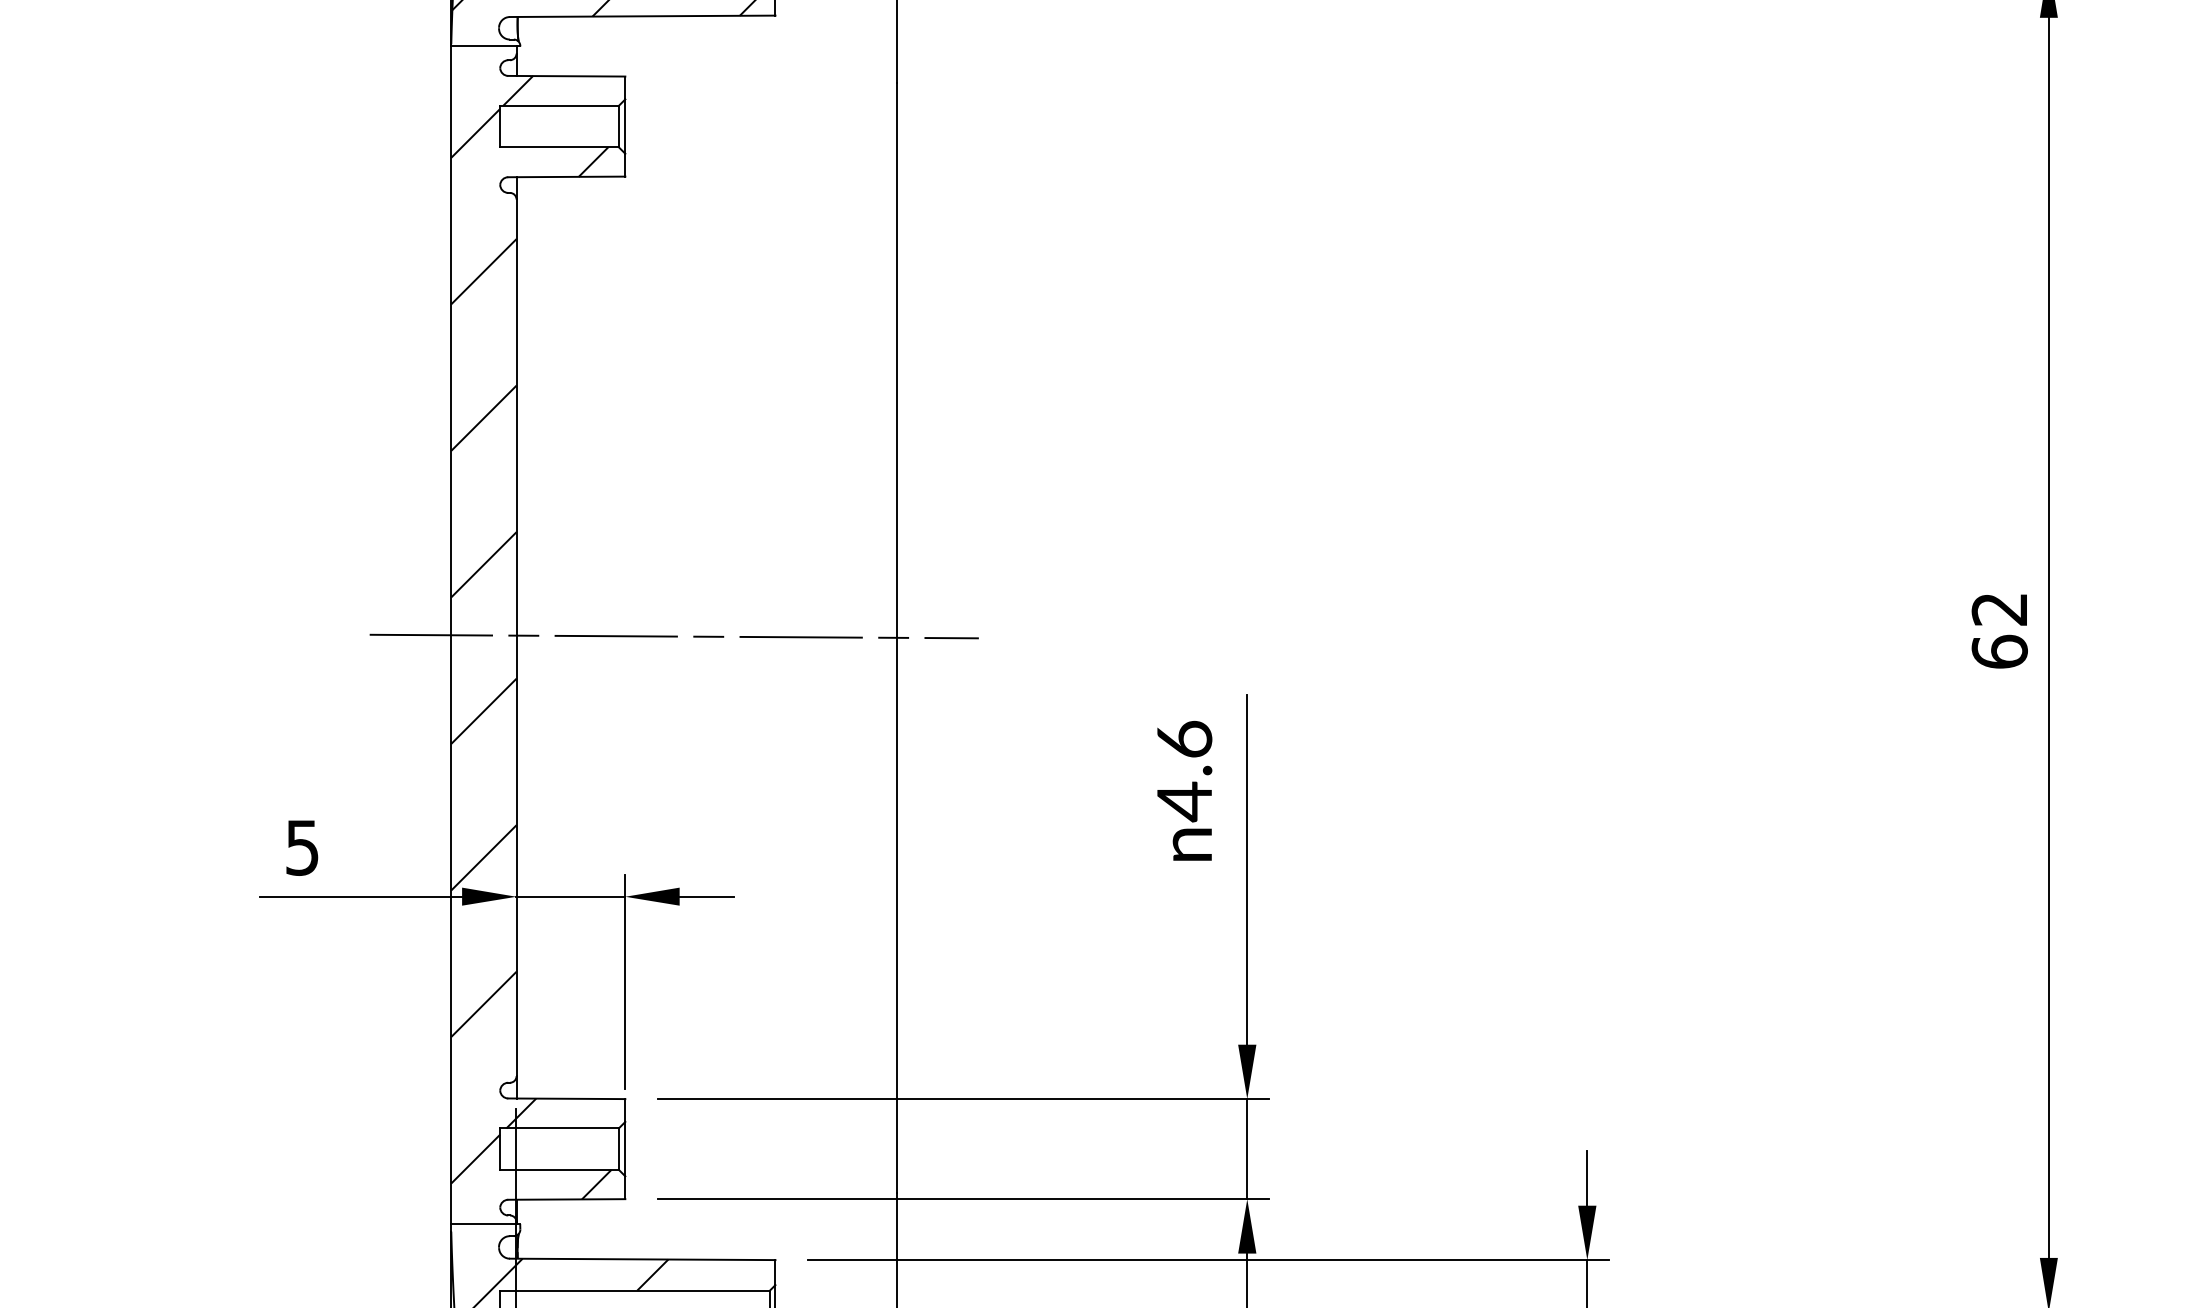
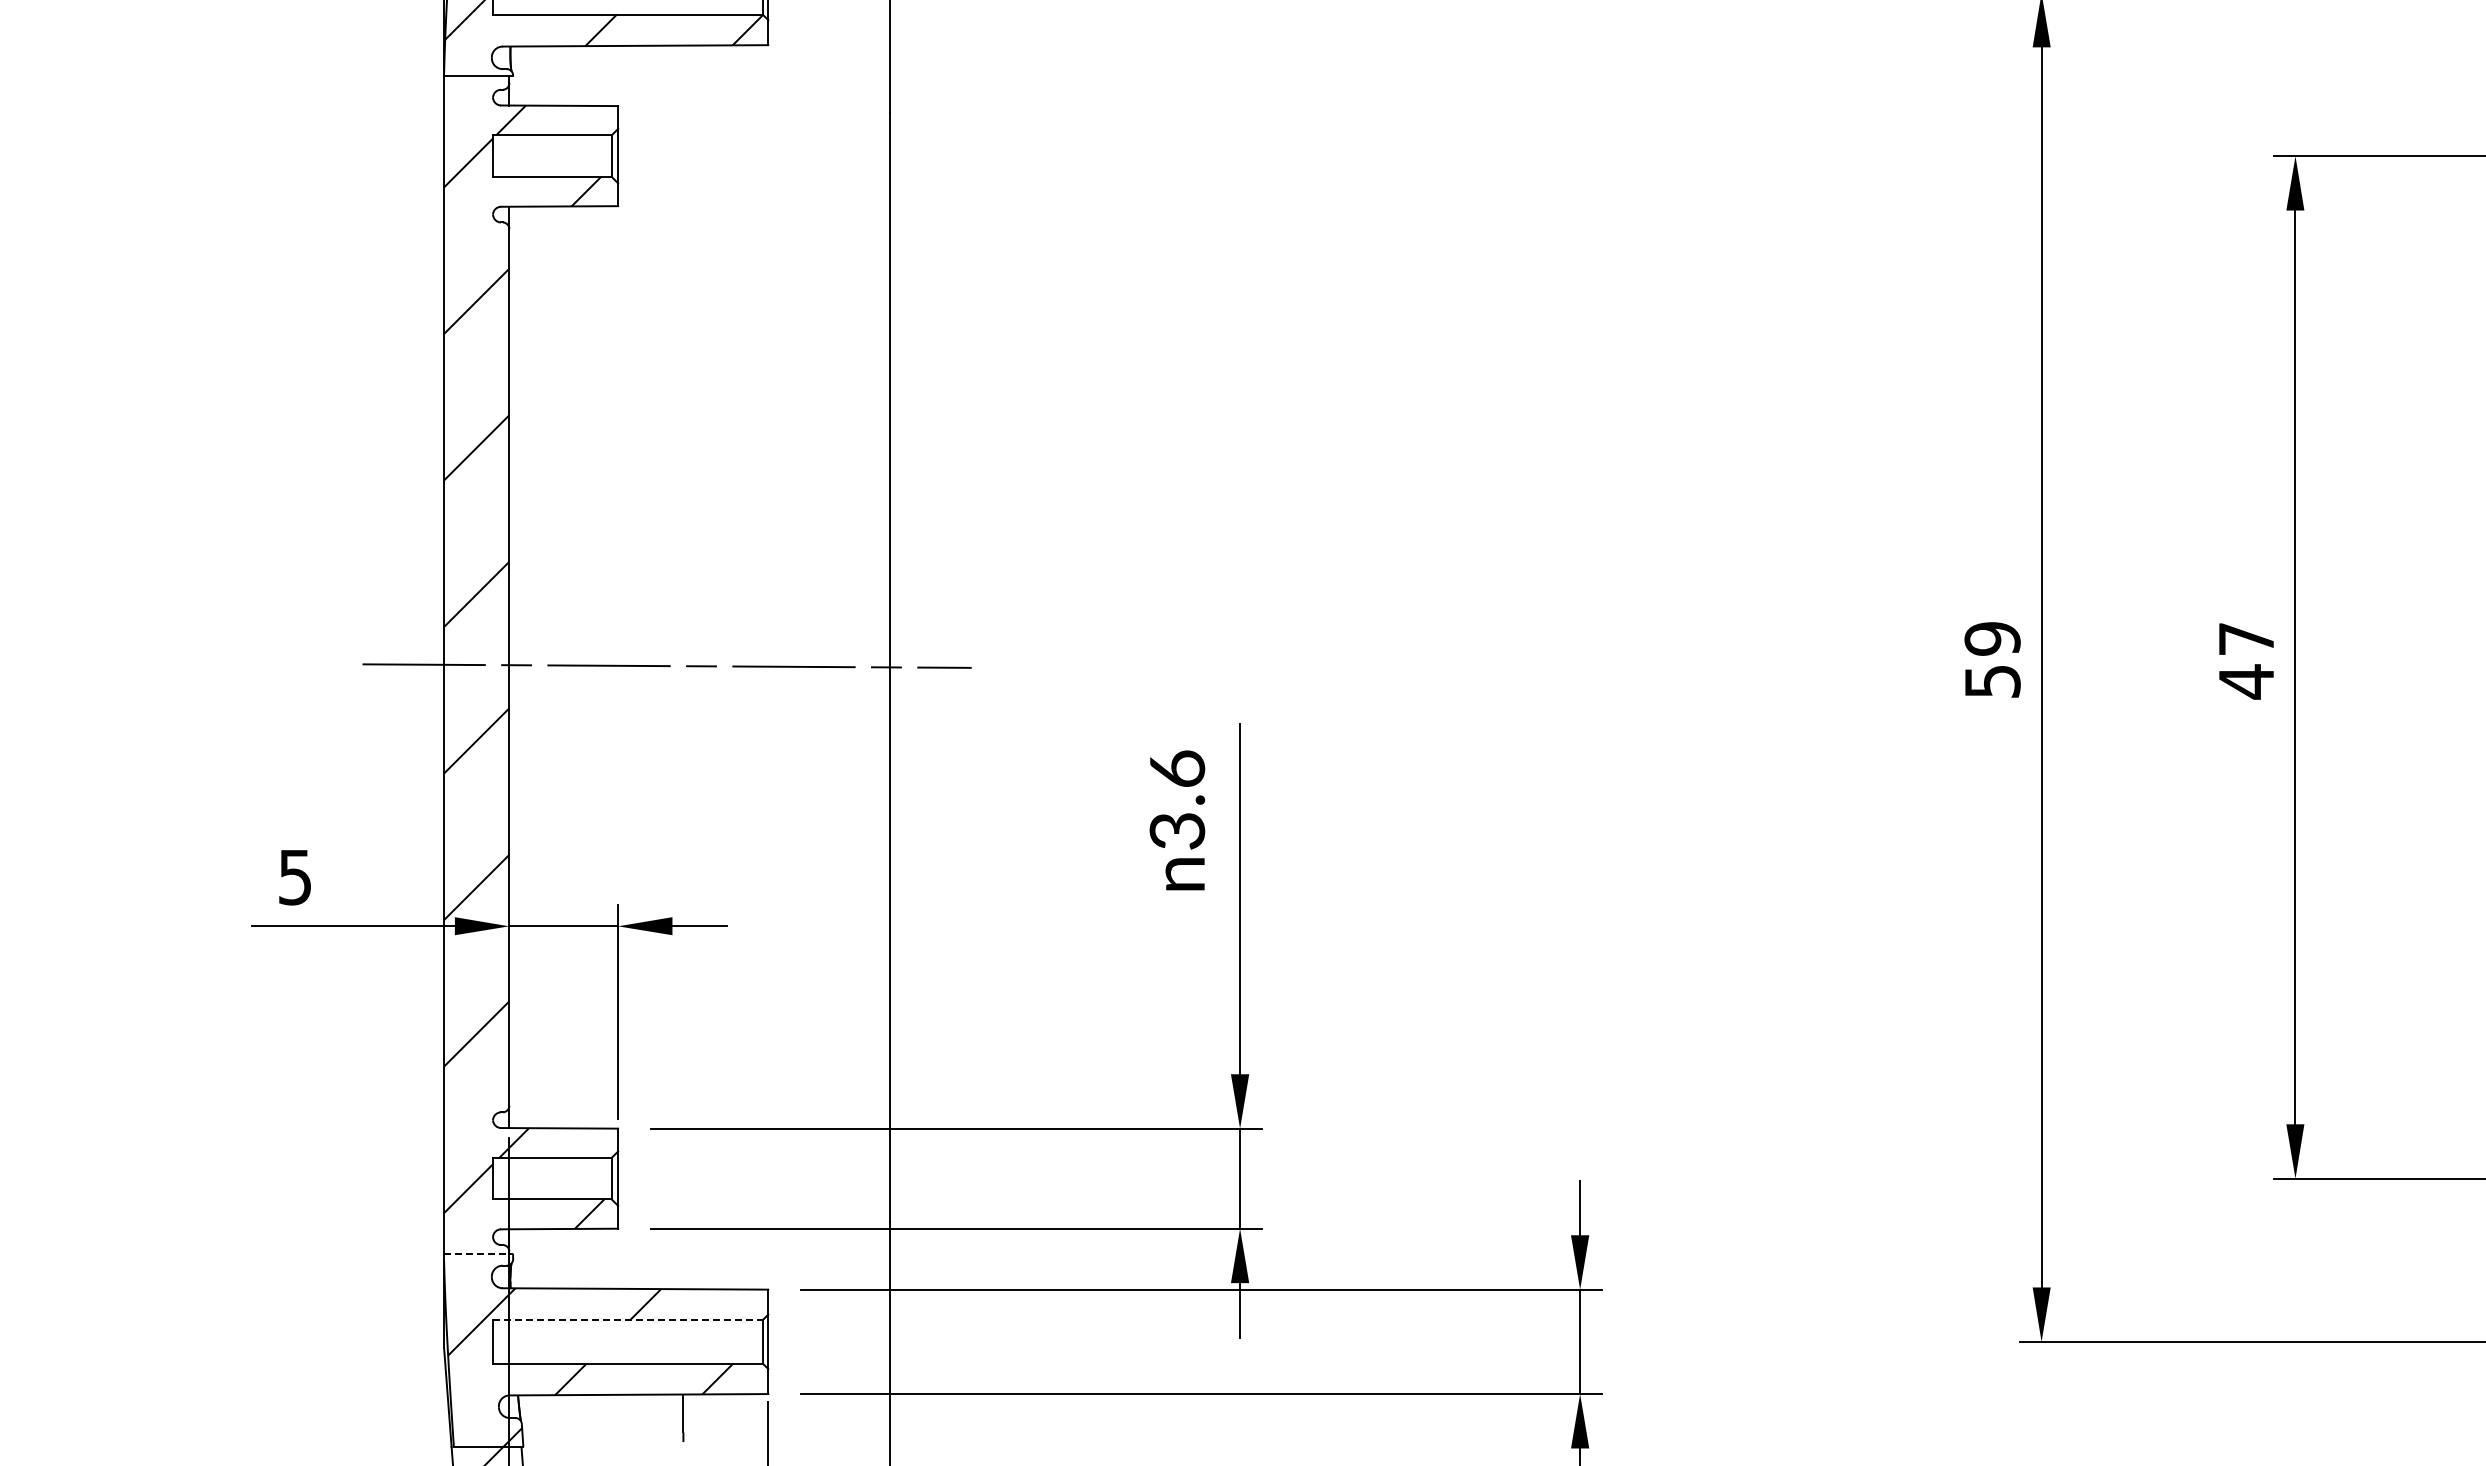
text: (1999, 630) -> (1992, 660), 62 -> 59
text: (1184, 801) -> (1177, 831), 4.6 -> 3.6
line: (486, 1223) -> (479, 1253), solid -> dashed
line: (634, 1290) -> (627, 1320), solid -> dashed

